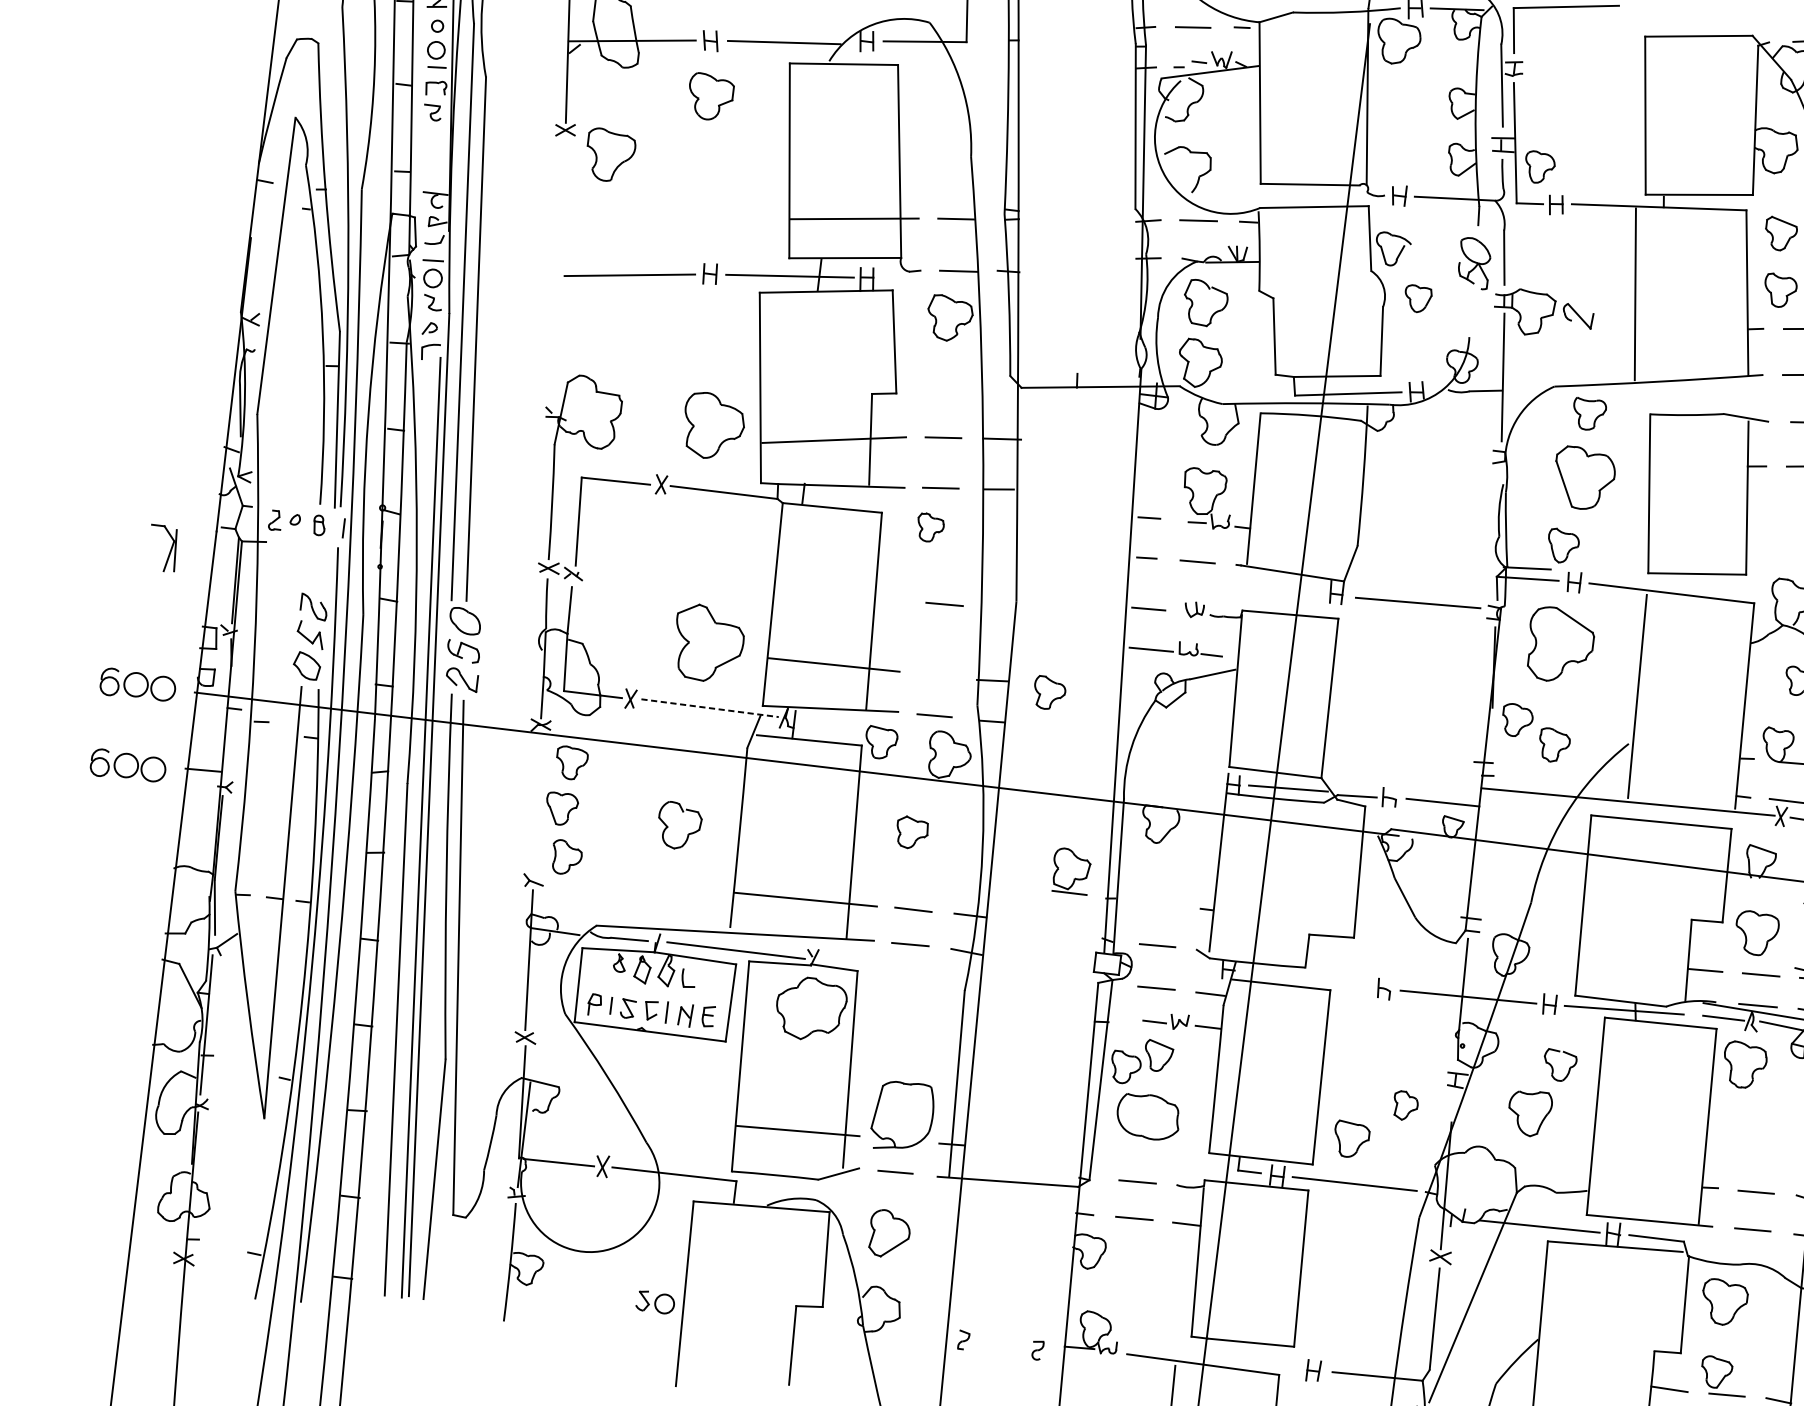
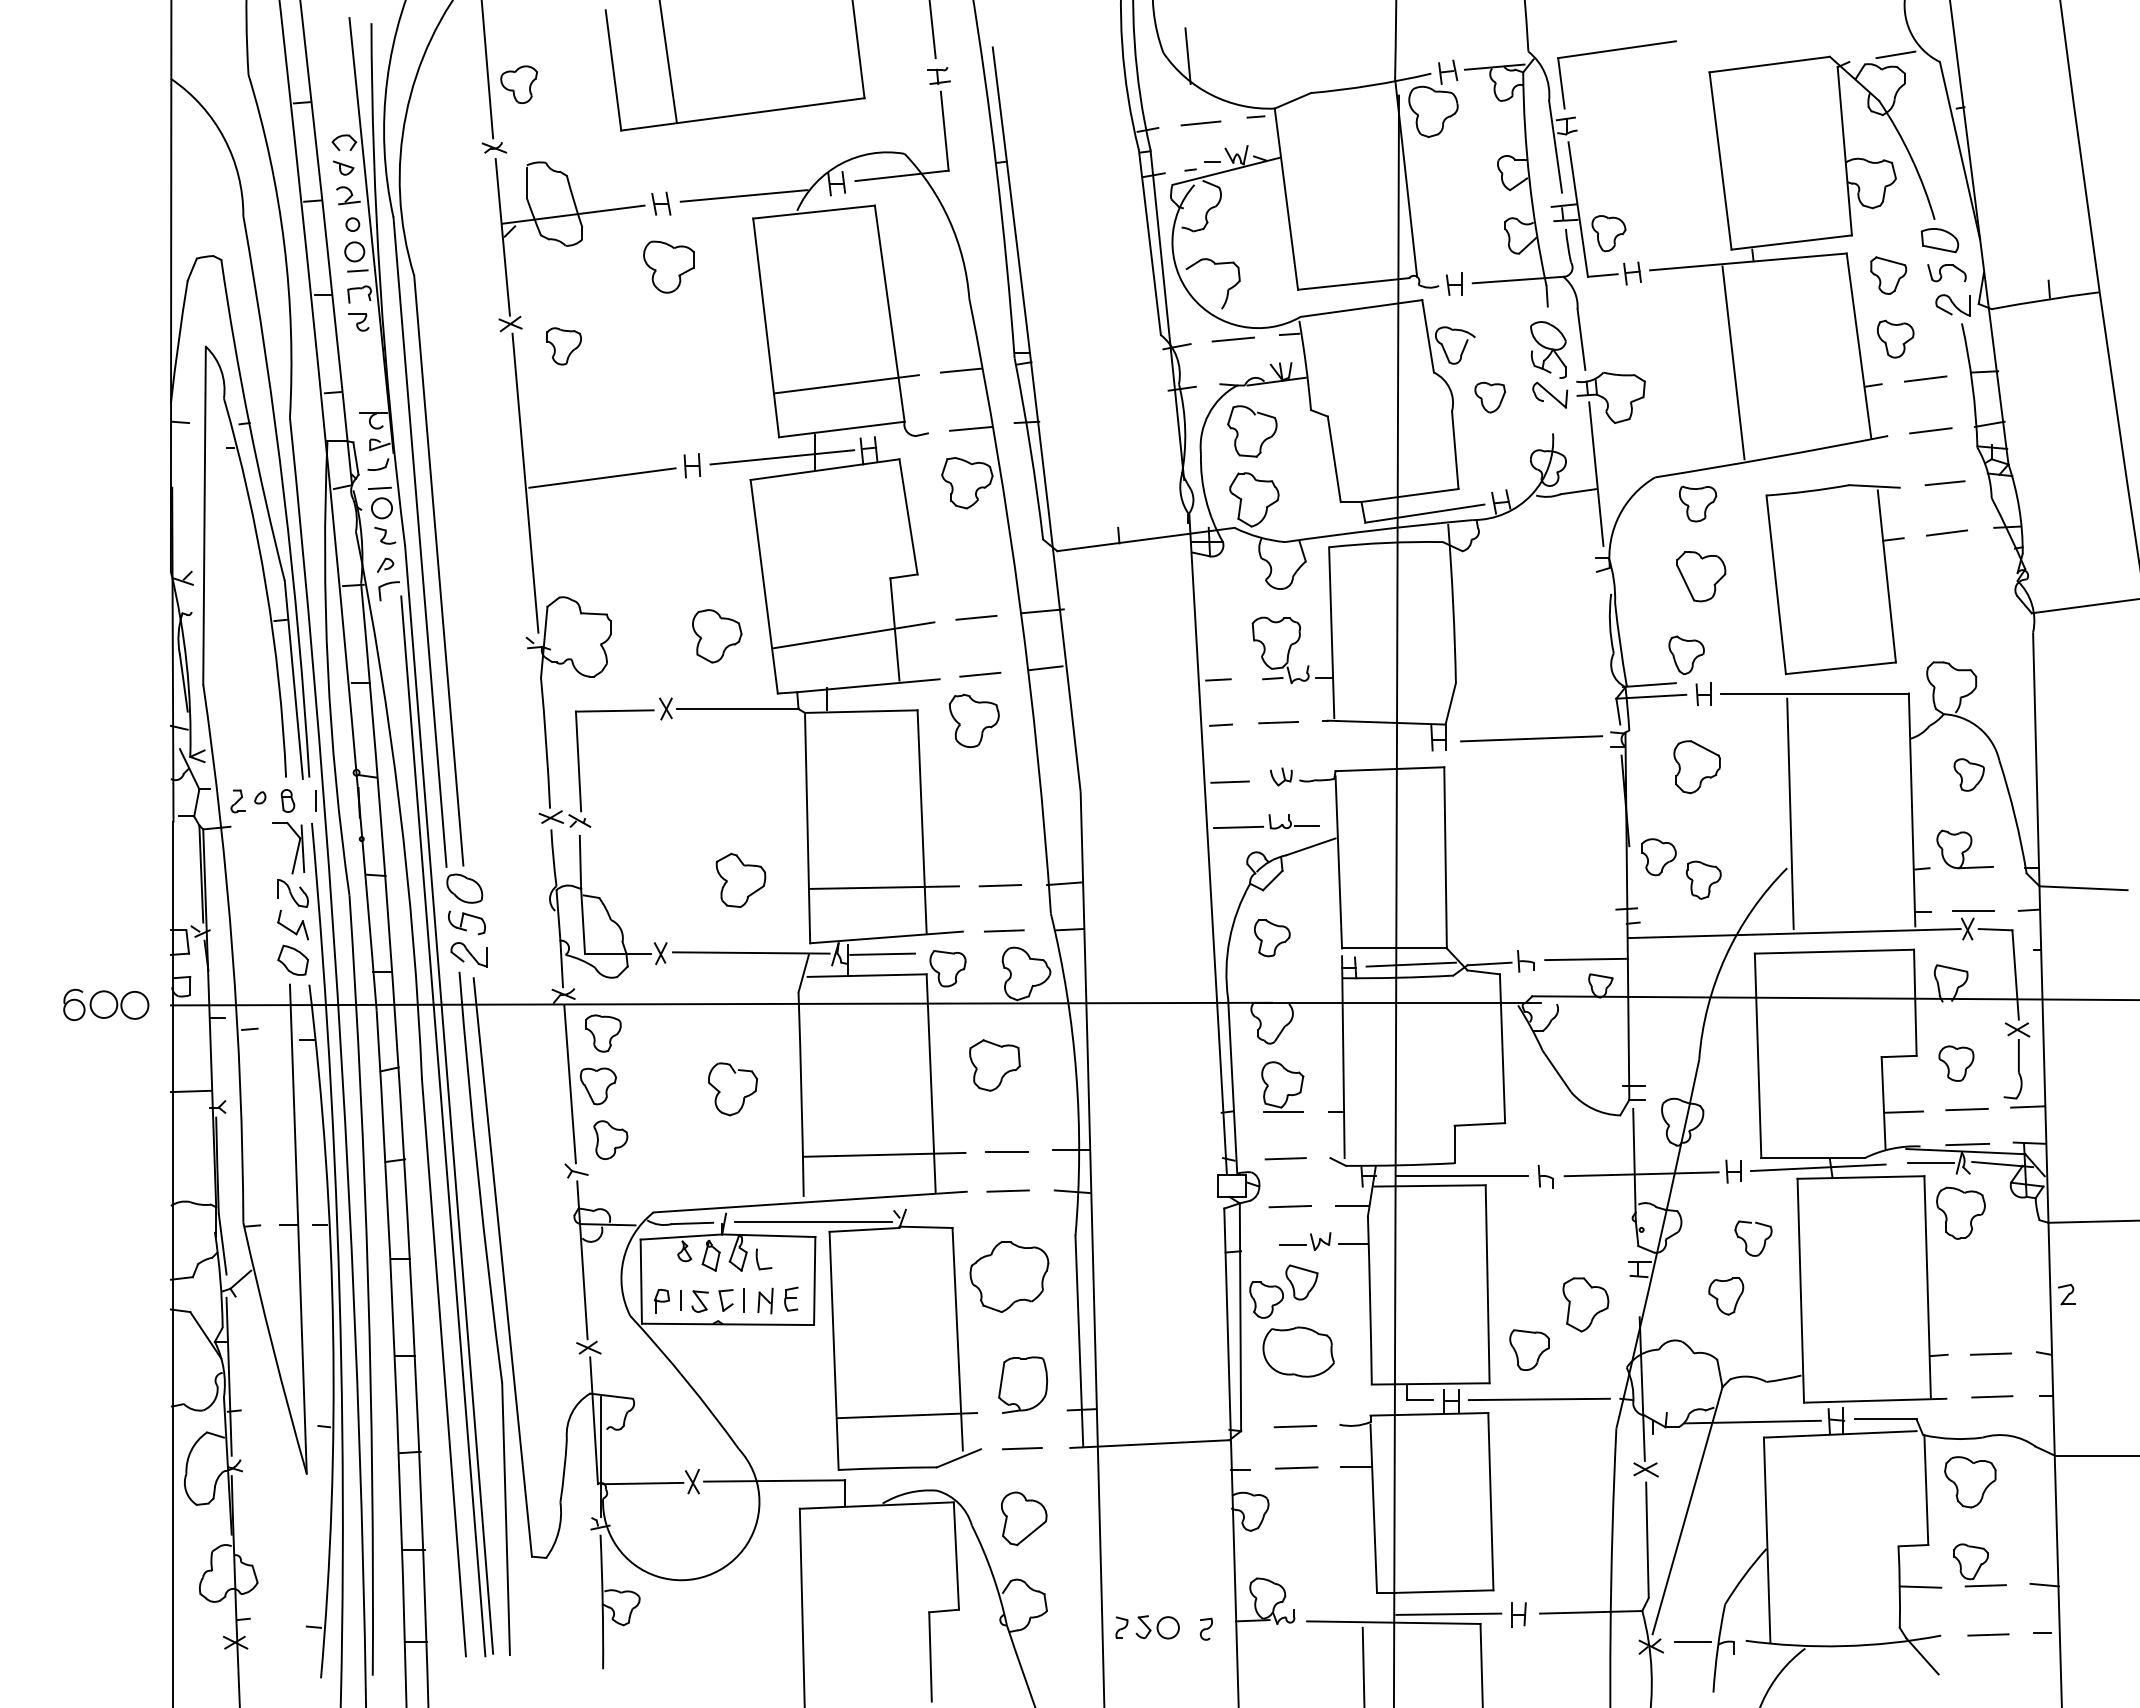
part: (609, 155) -> (563, 346), size x0.62
line: (561, 271) -> (525, 482), added
part: (1578, 315) -> (1550, 394), moved
part: (714, 426) -> (717, 636), size x0.71
part: (1584, 478) -> (1701, 576), size x0.71
part: (929, 527) -> (973, 720), size x1.67
part: (169, 550) -> (296, 849), moved
line: (943, 604) -> (999, 885), moved
part: (708, 642) -> (740, 879), size x0.62
part: (1559, 645) -> (1696, 767), size x0.62
part: (1048, 693) -> (1271, 938), moved
line: (710, 707) -> (751, 952), dashed -> solid
line: (825, 722) -> (882, 953), added
part: (128, 765) -> (106, 1096), removed
line: (536, 804) -> (569, 1084), added
part: (911, 832) -> (994, 1065), size x1.43
part: (1071, 870) -> (1282, 1086), moved
part: (1756, 933) -> (1956, 1063), size x0.71
line: (1310, 980) -> (1462, 1176), added
part: (811, 1008) -> (1009, 1276), moved
part: (1405, 1105) -> (1585, 1304), size x1.67
part: (1530, 1113) -> (1726, 1296), size x0.71
part: (903, 1116) -> (1023, 1384), size x0.71
part: (655, 1302) -> (1157, 1627), moved
line: (1252, 1362) -> (1448, 1613), added

